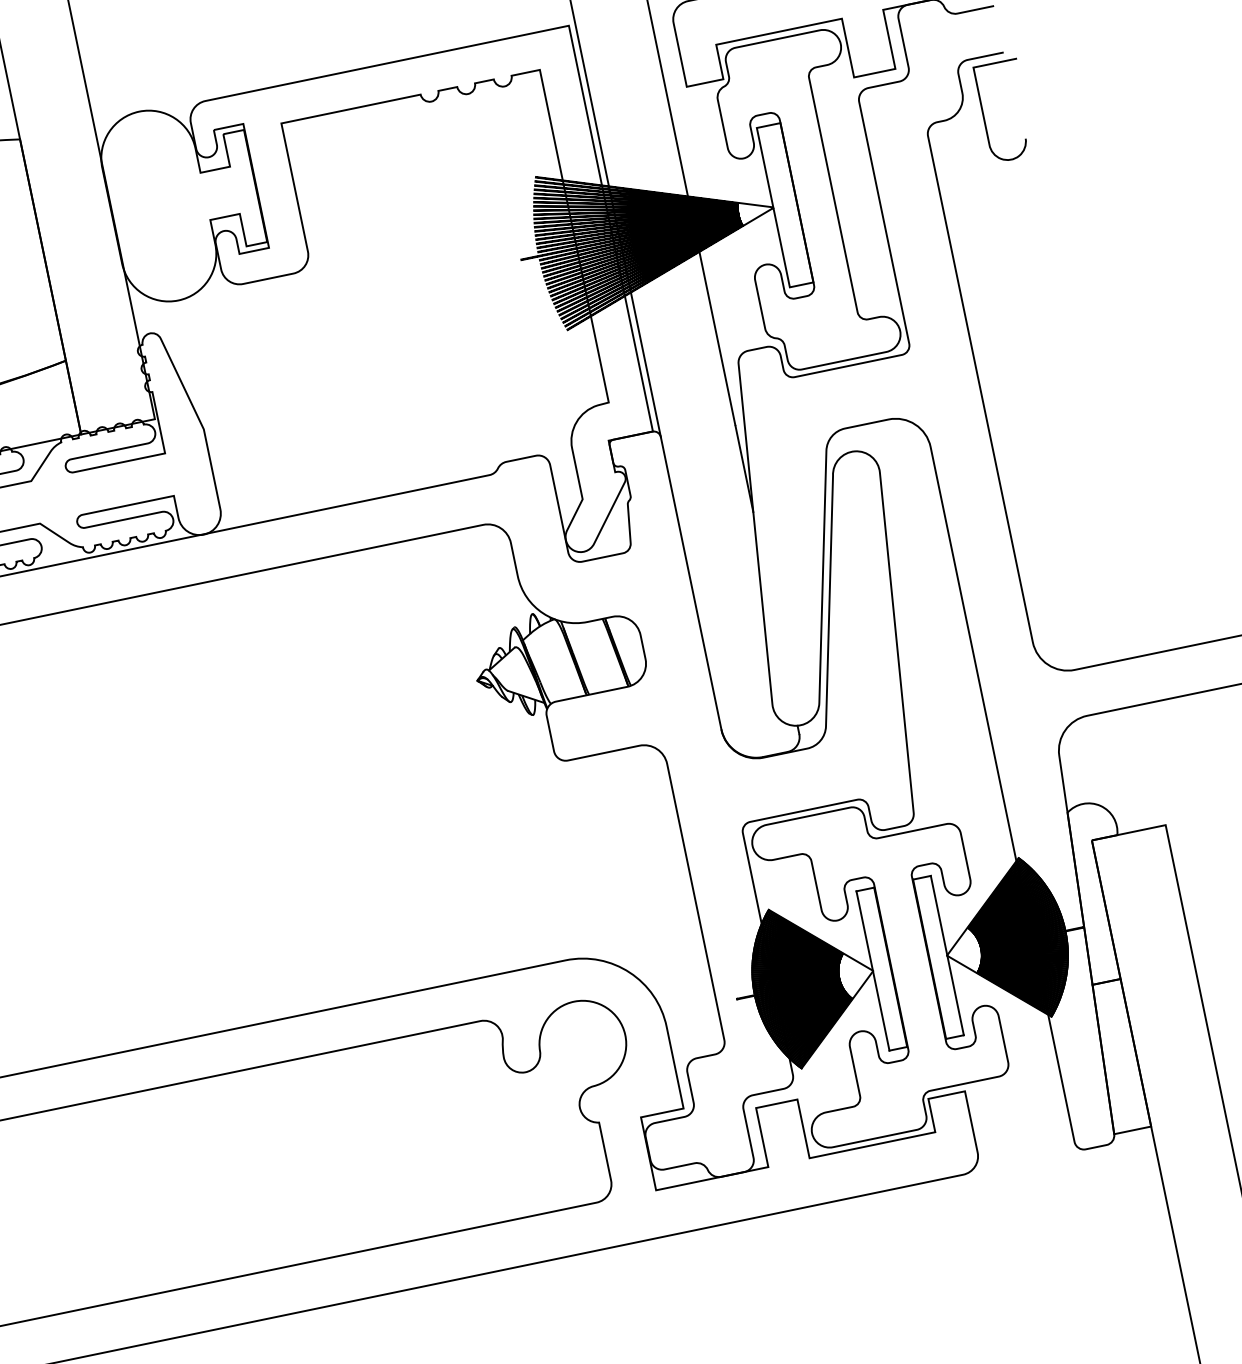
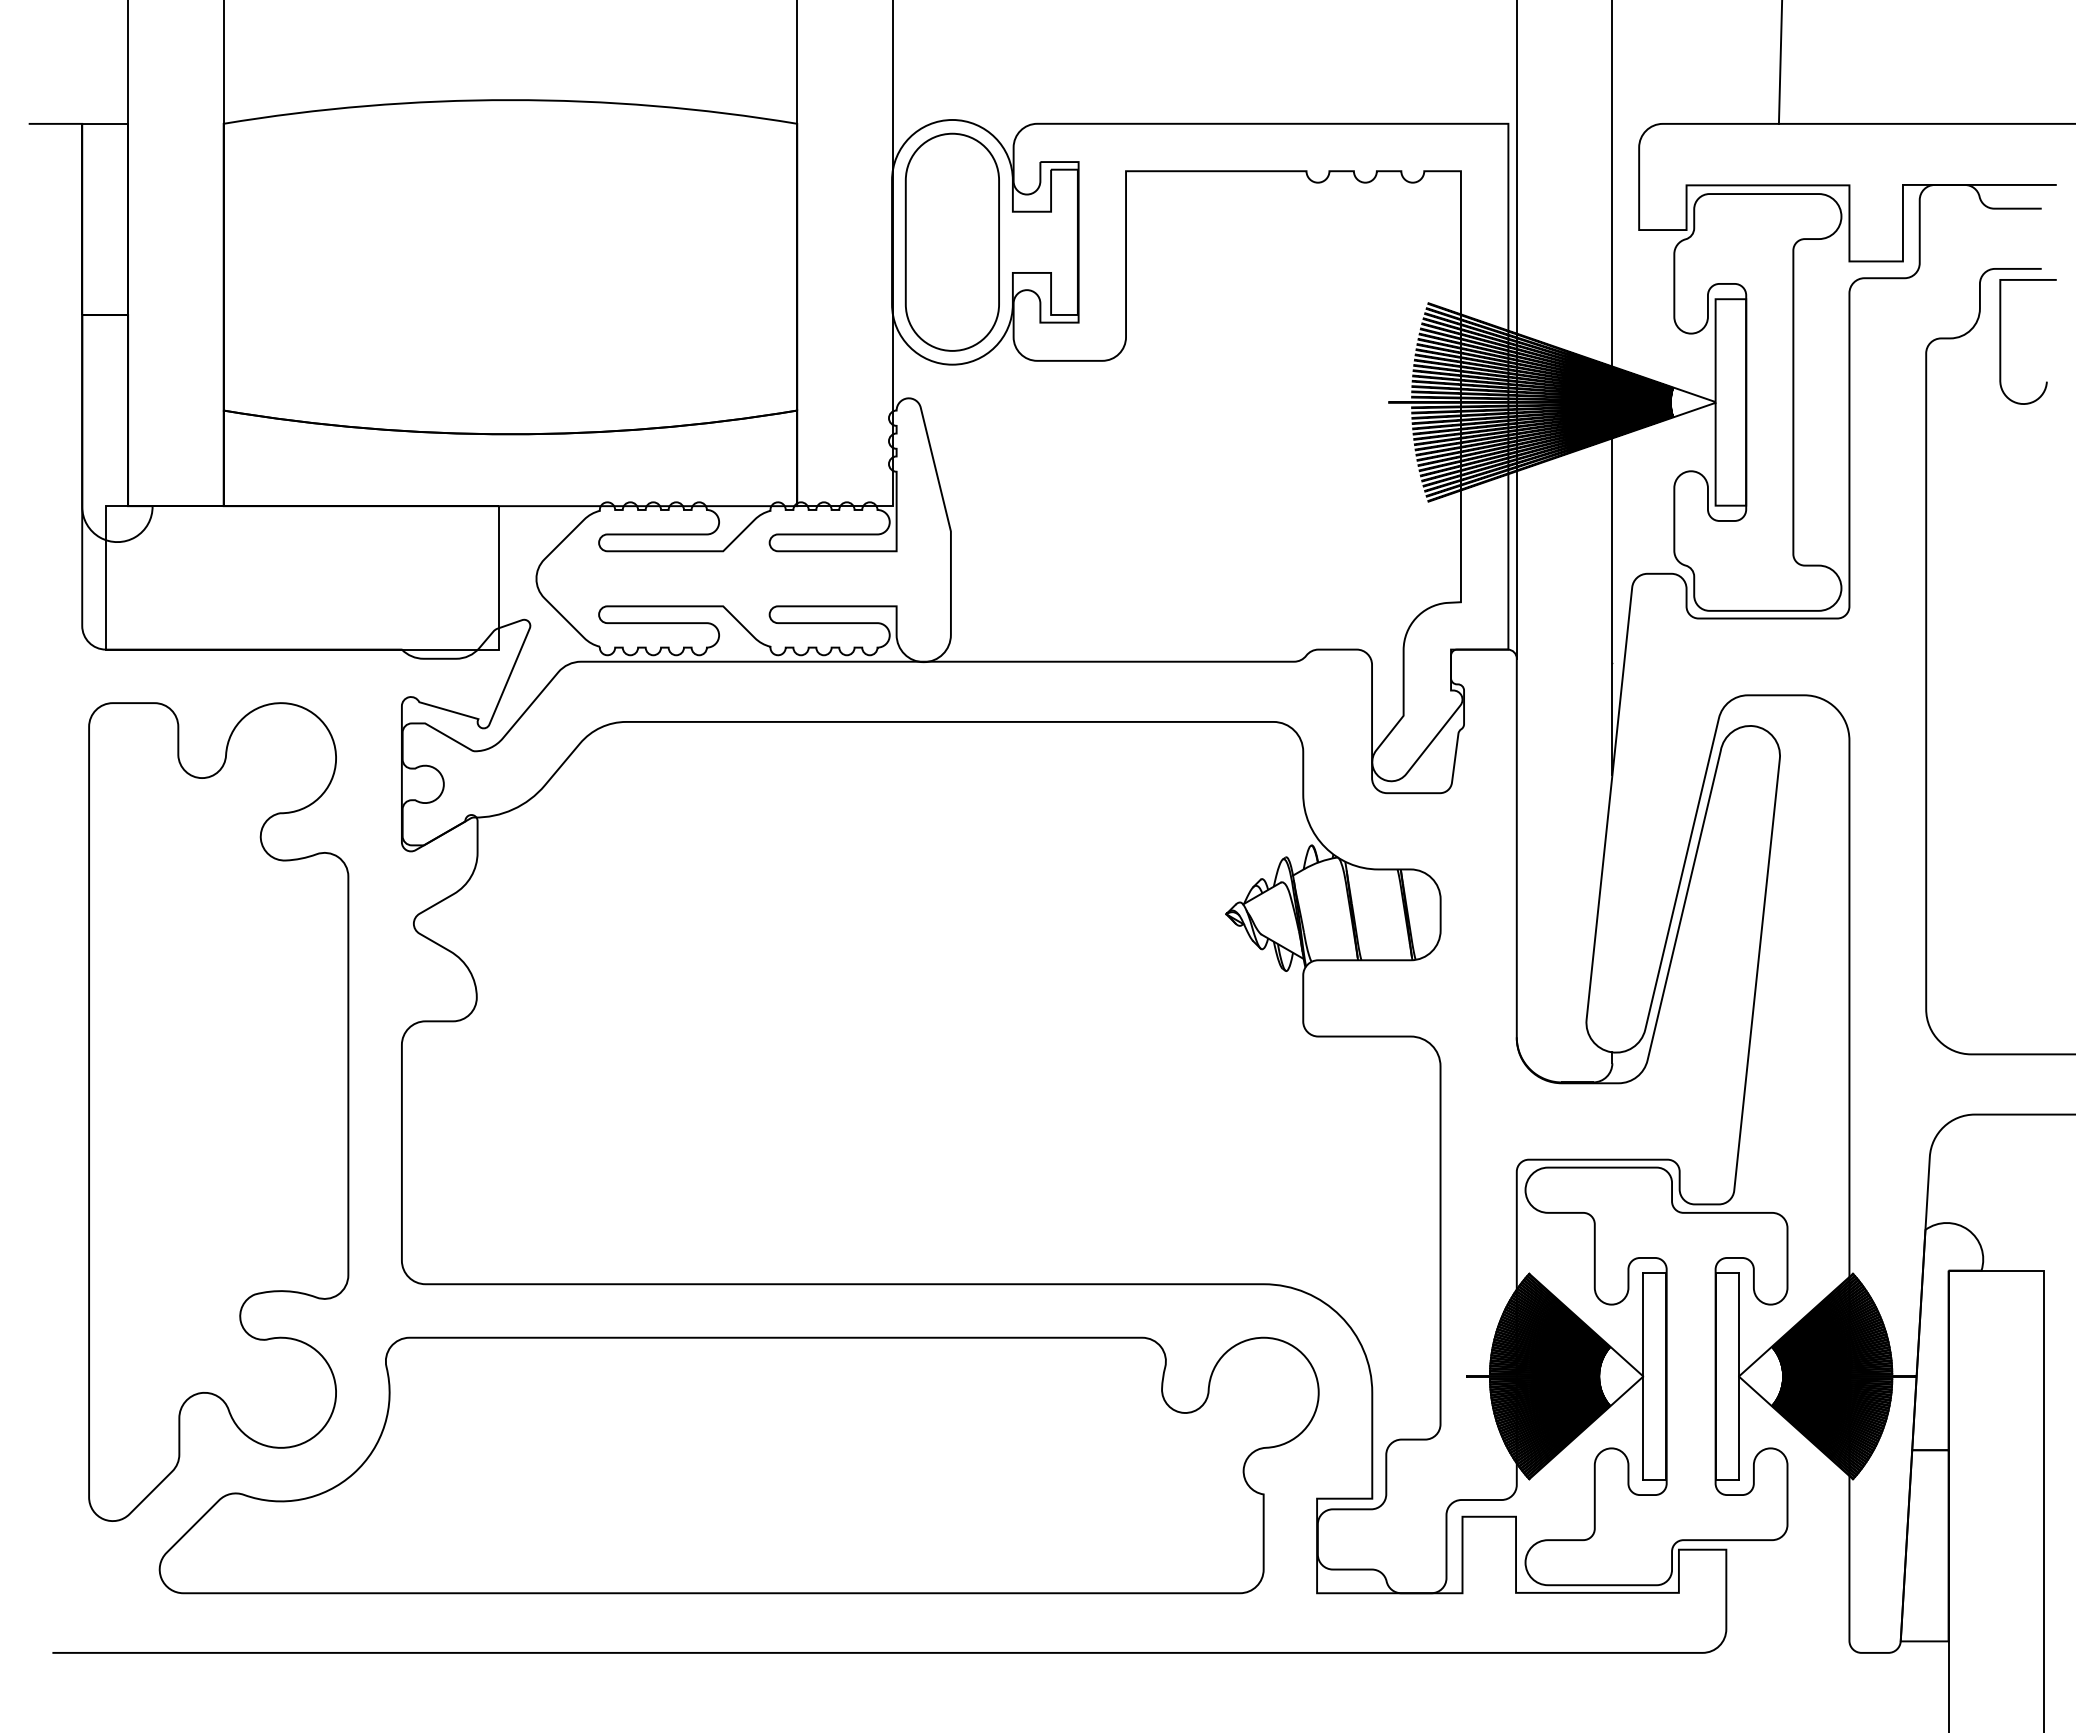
part: (157, 205) -> (951, 241), added

